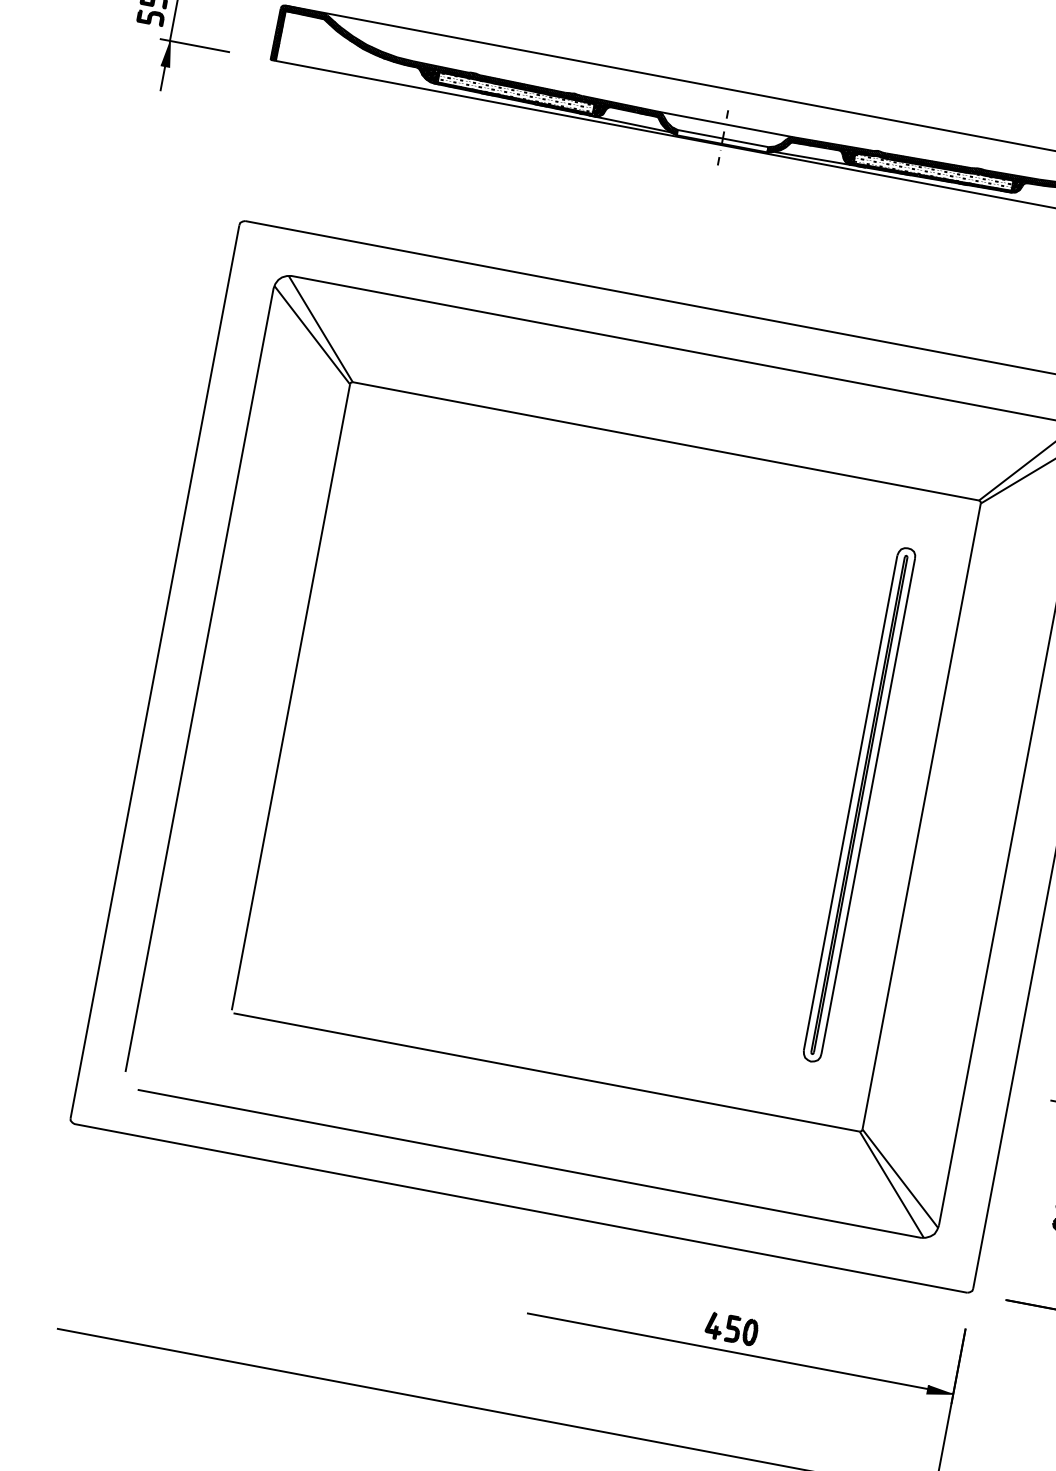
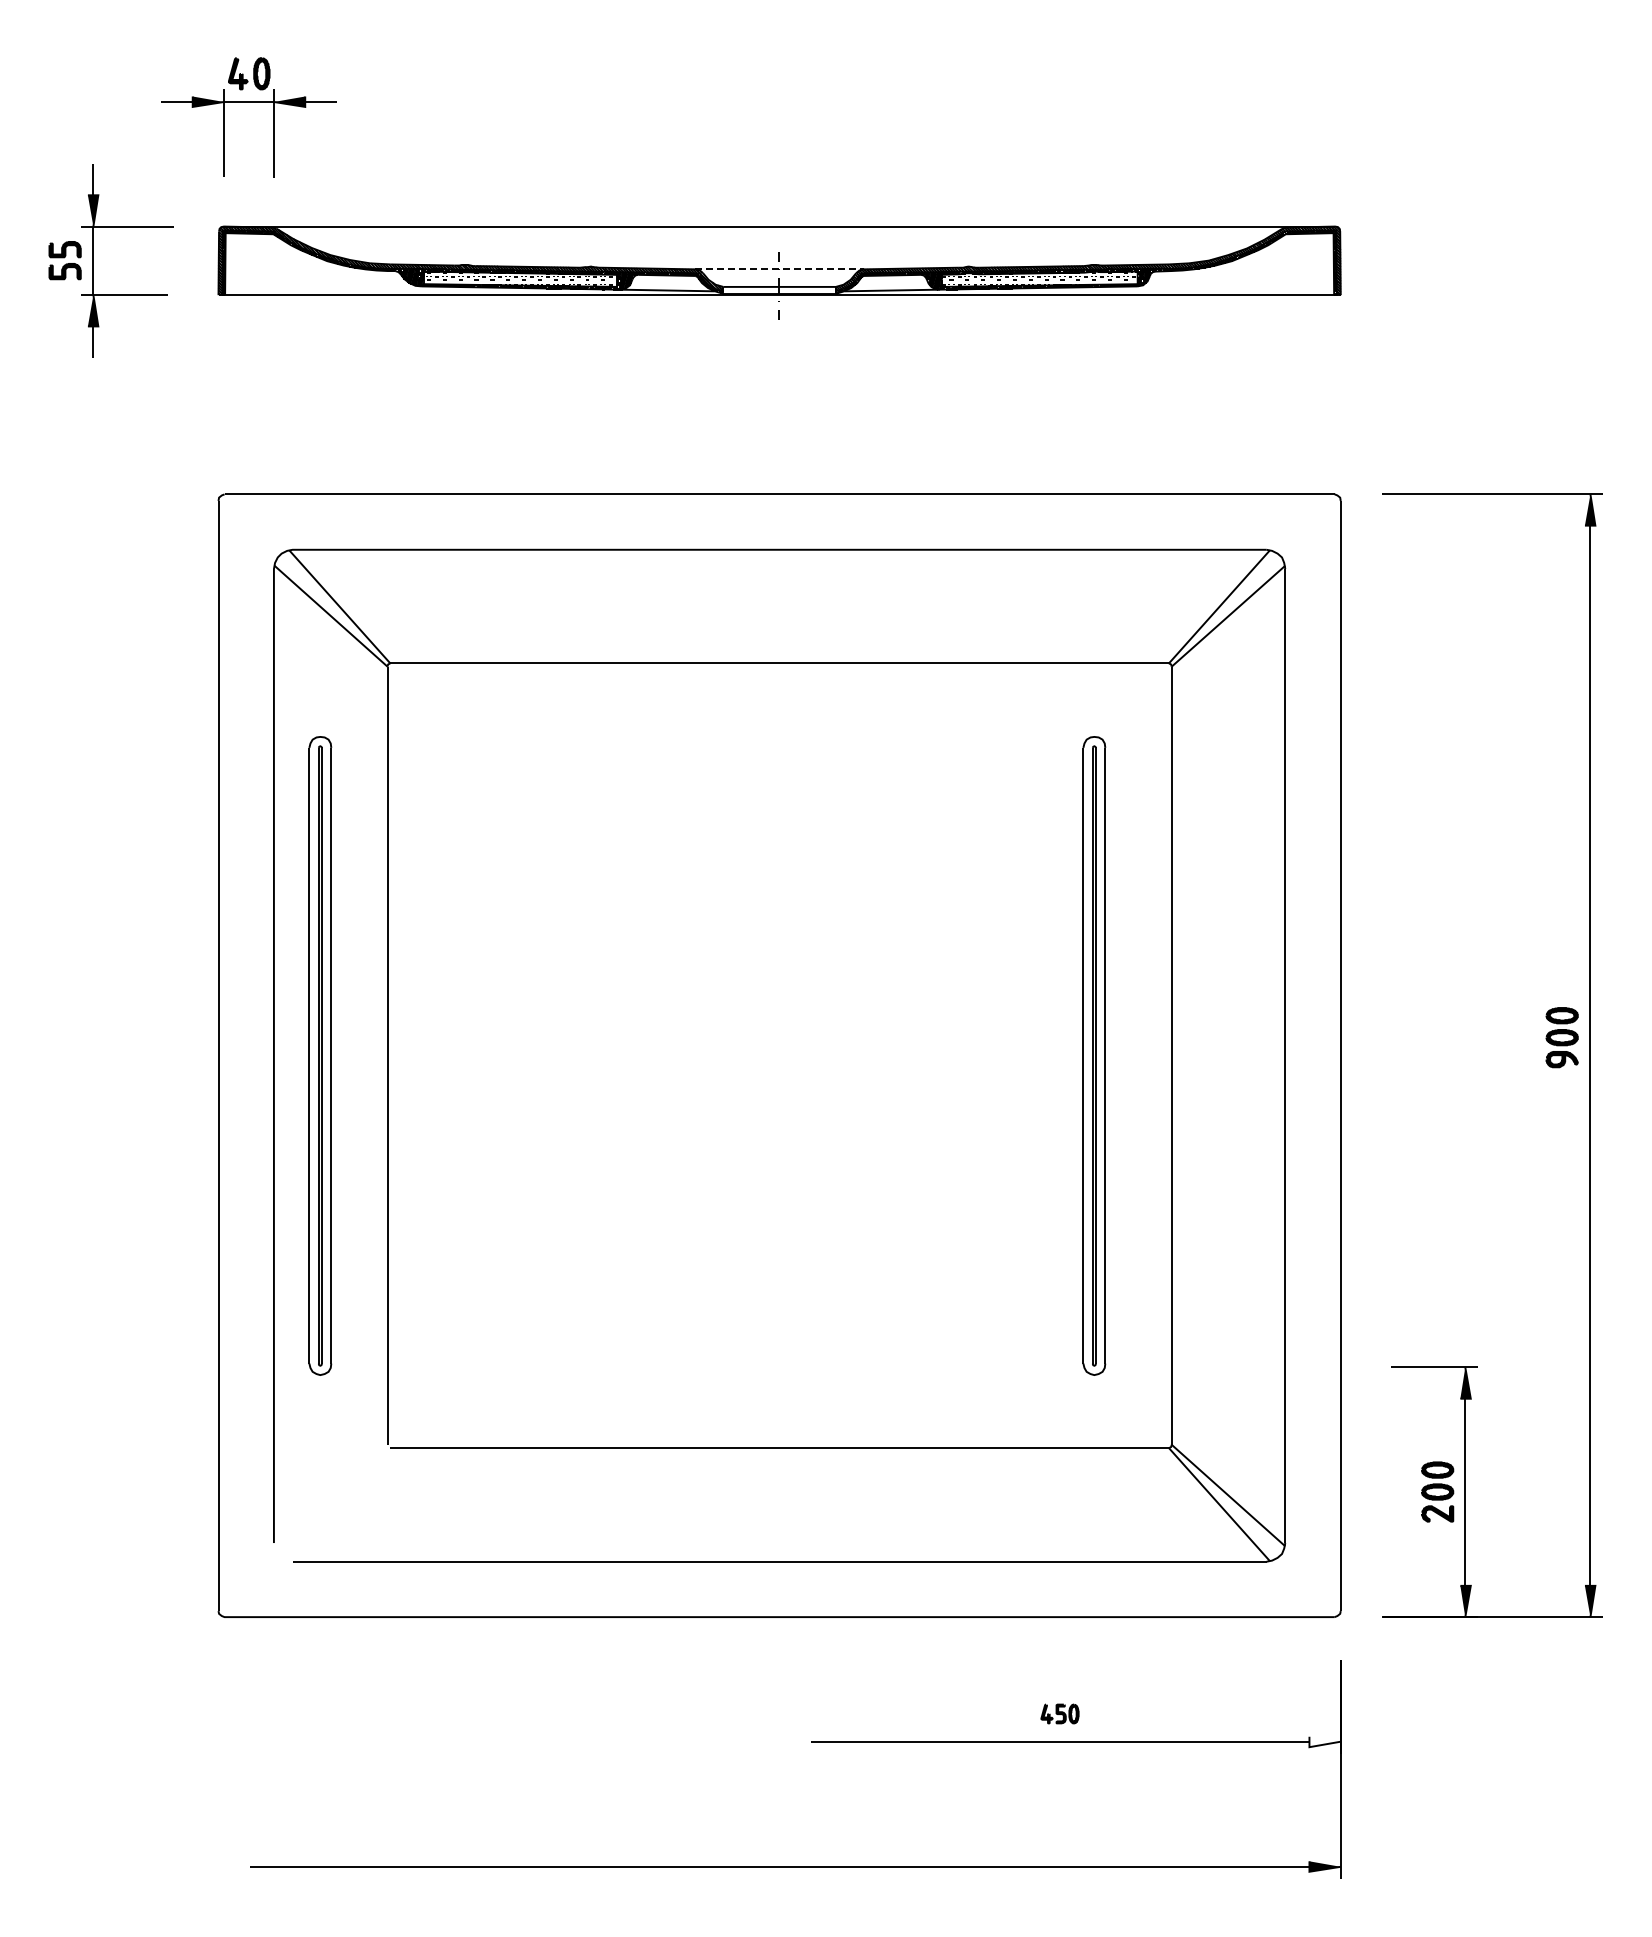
line: (726, 124) -> (780, 269), solid -> dashed
part: (237, 686) -> (320, 1055), added
part: (731, 1328) -> (1059, 1713), size x0.6
fill: (940, 1391) -> (1324, 1741), removed

